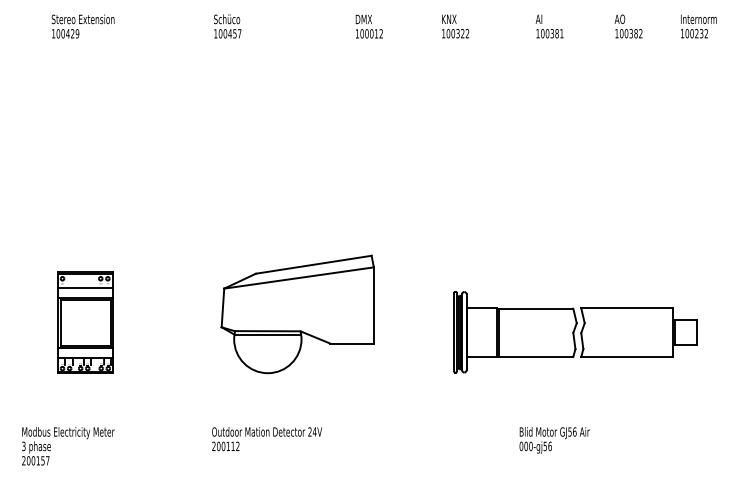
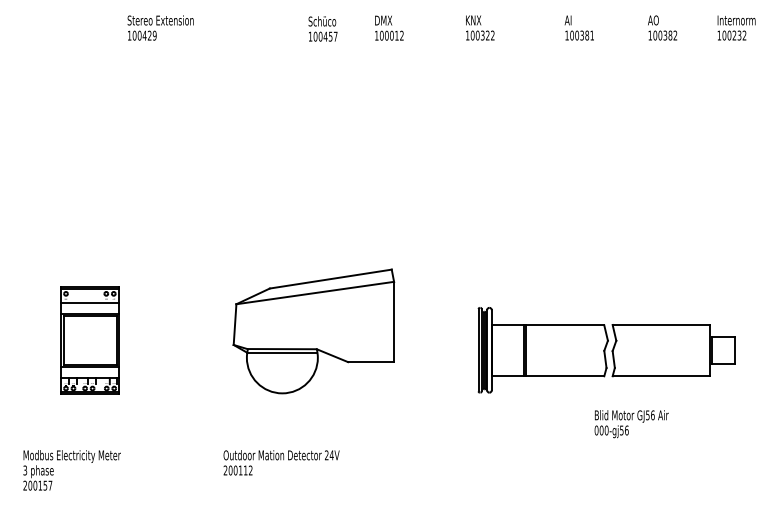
text: (82, 26) -> (160, 27), moved
text: (227, 26) -> (322, 28), moved
text: (554, 440) -> (631, 424), moved

